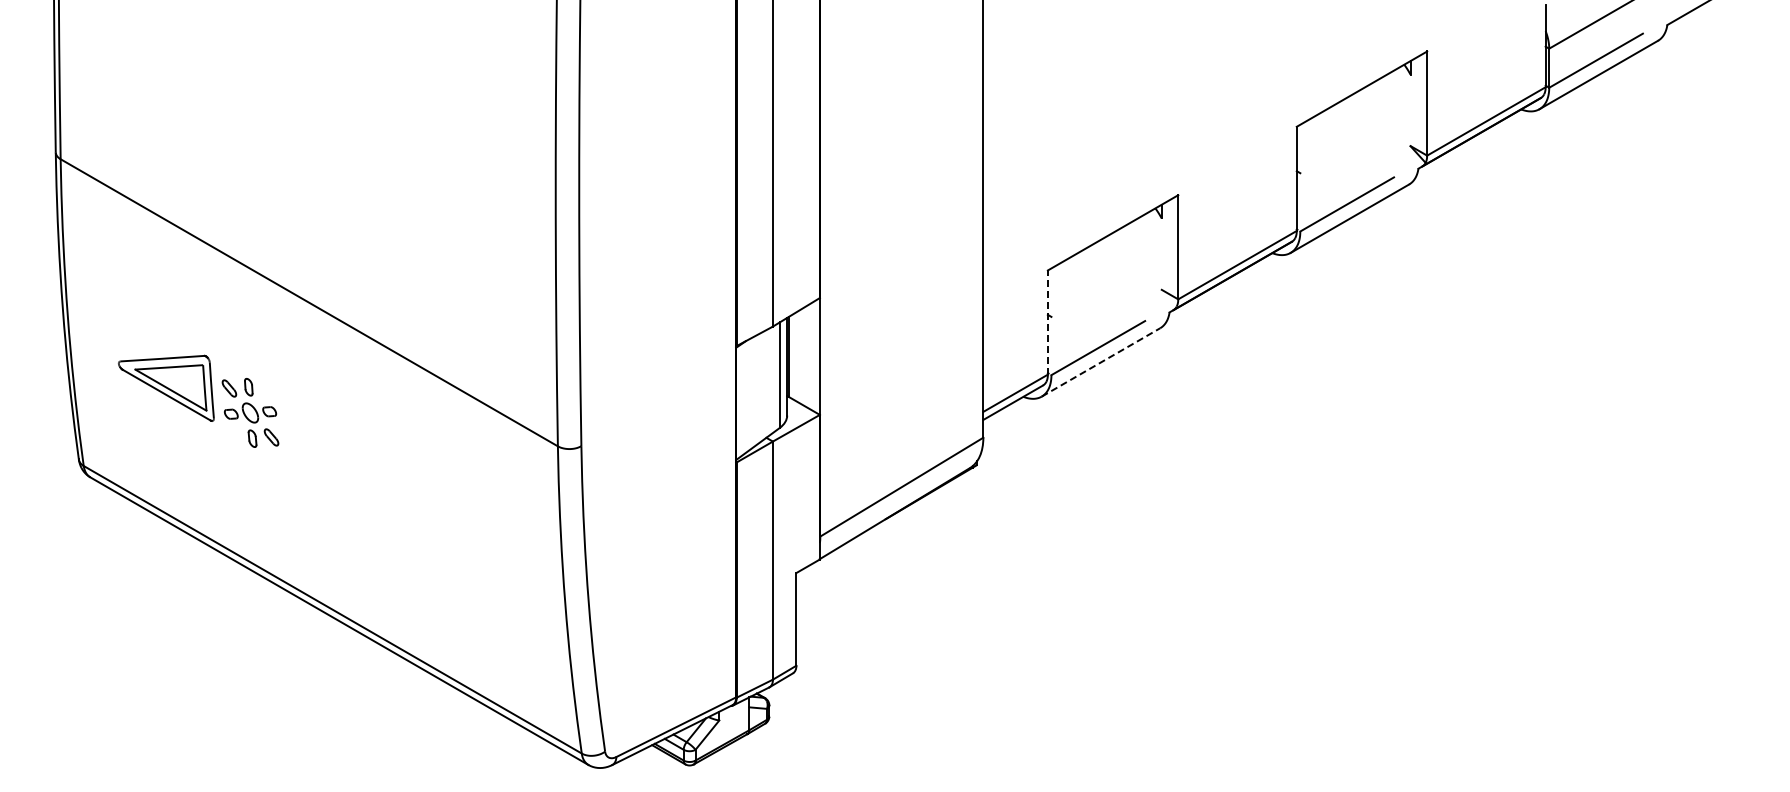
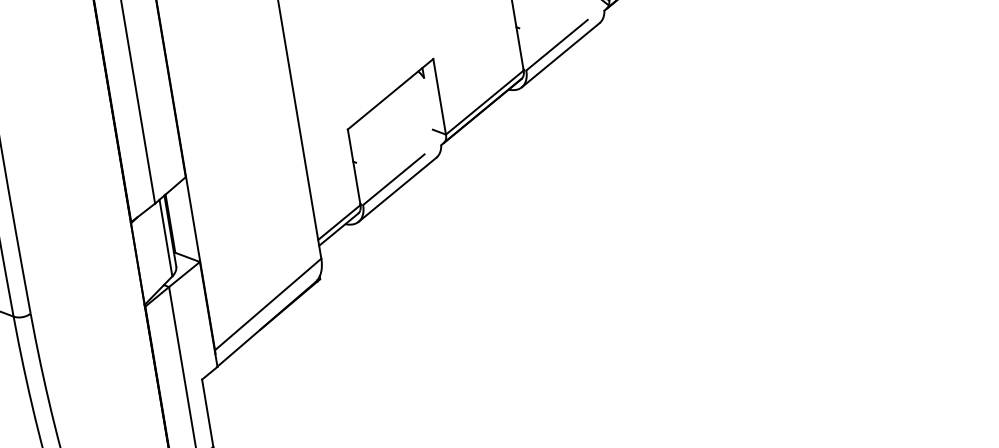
line: (1047, 322) -> (353, 167), dashed -> solid
line: (1101, 362) -> (397, 189), dashed -> solid

